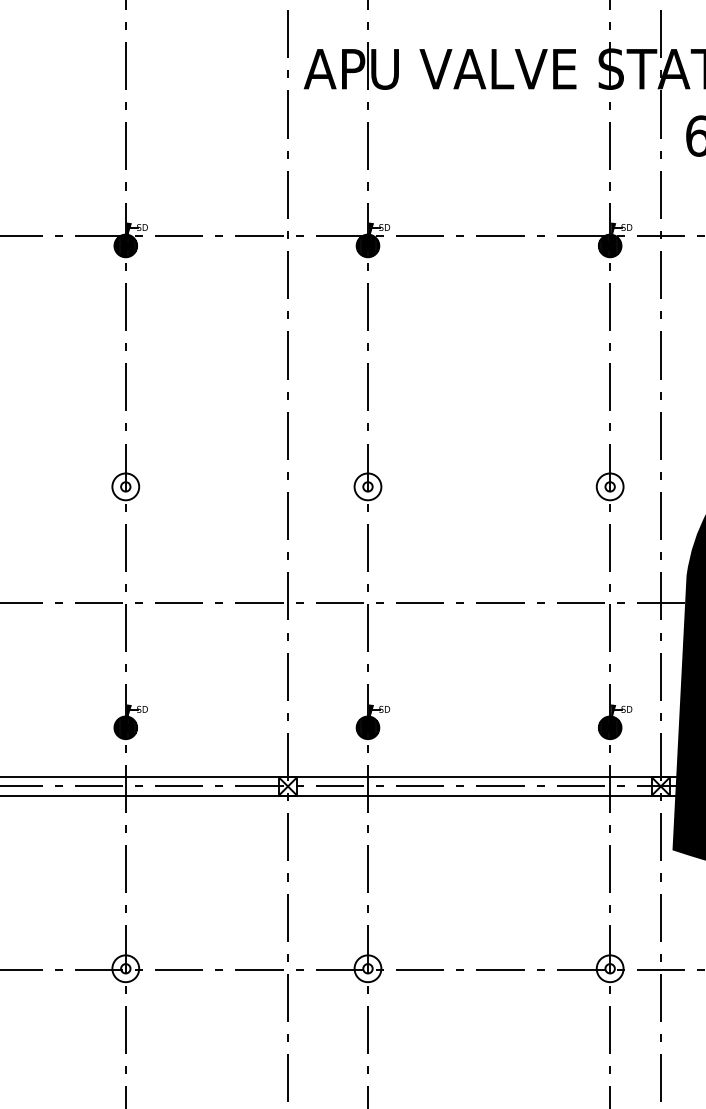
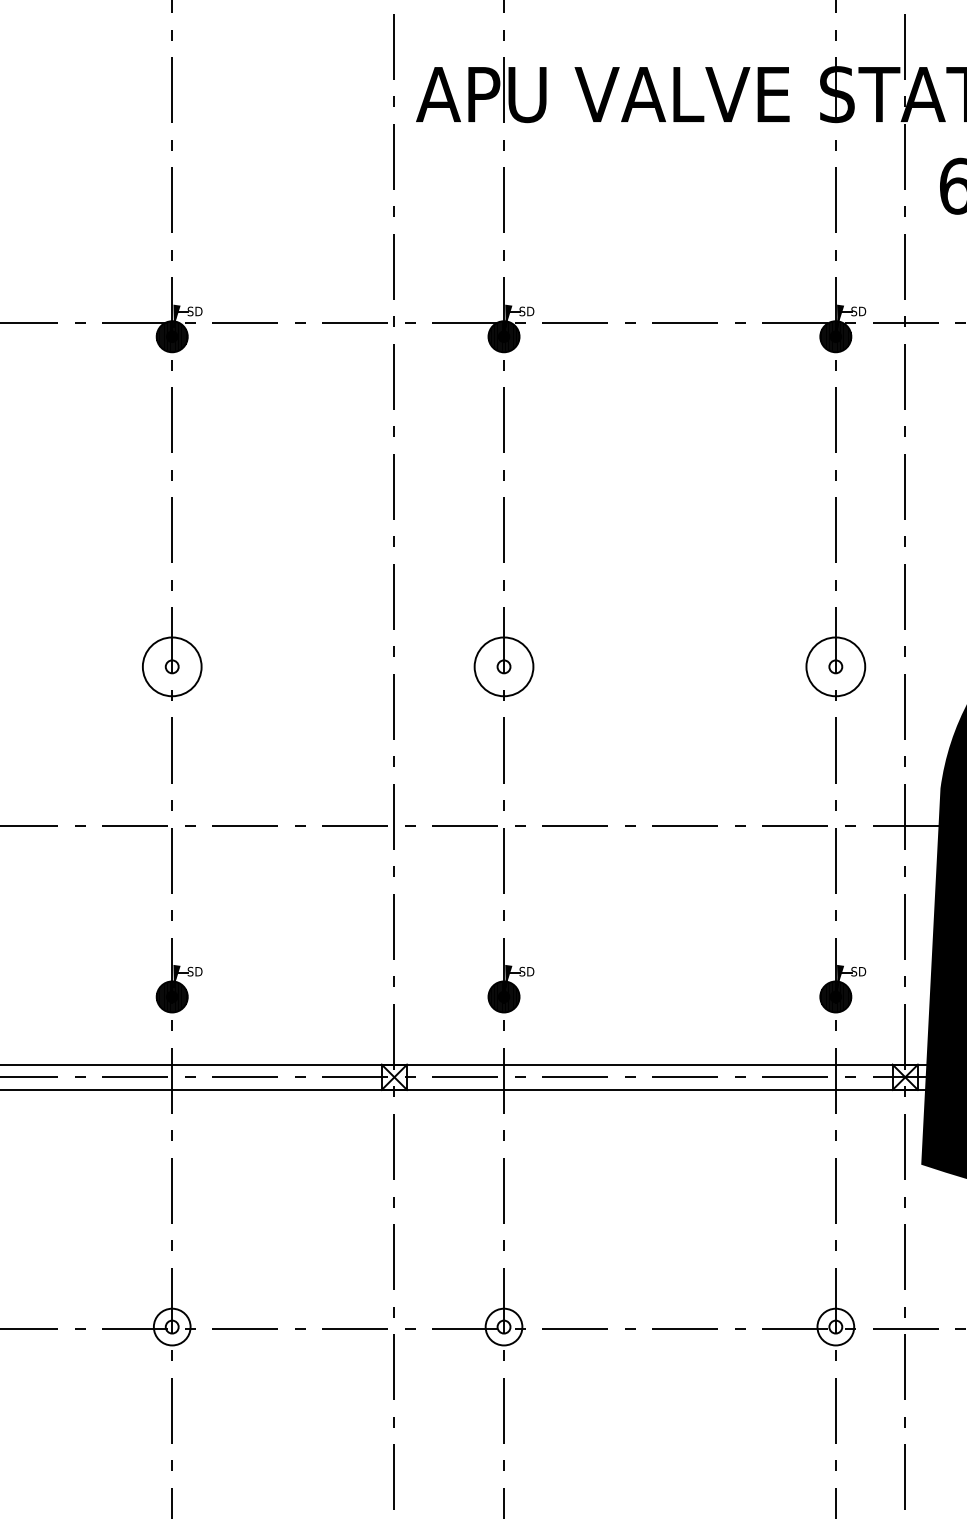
circle: (125, 486) -> (171, 666), size x1.6
circle: (367, 486) -> (503, 666), size x1.6
circle: (609, 486) -> (835, 666), size x1.6

